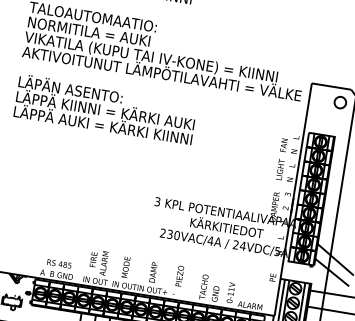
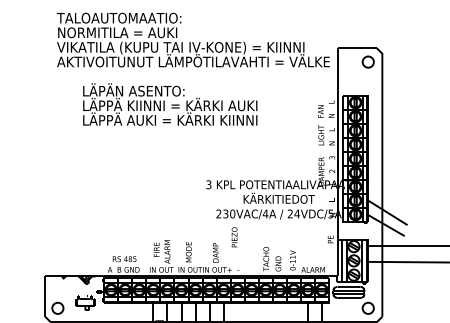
text: (105, 109) -> (170, 104), moved
text: (179, 276) -> (234, 237), moved

